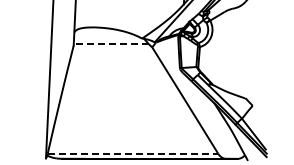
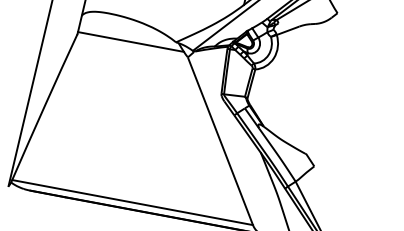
line: (111, 44) -> (131, 42), dashed -> solid
line: (133, 153) -> (133, 202), dashed -> solid

